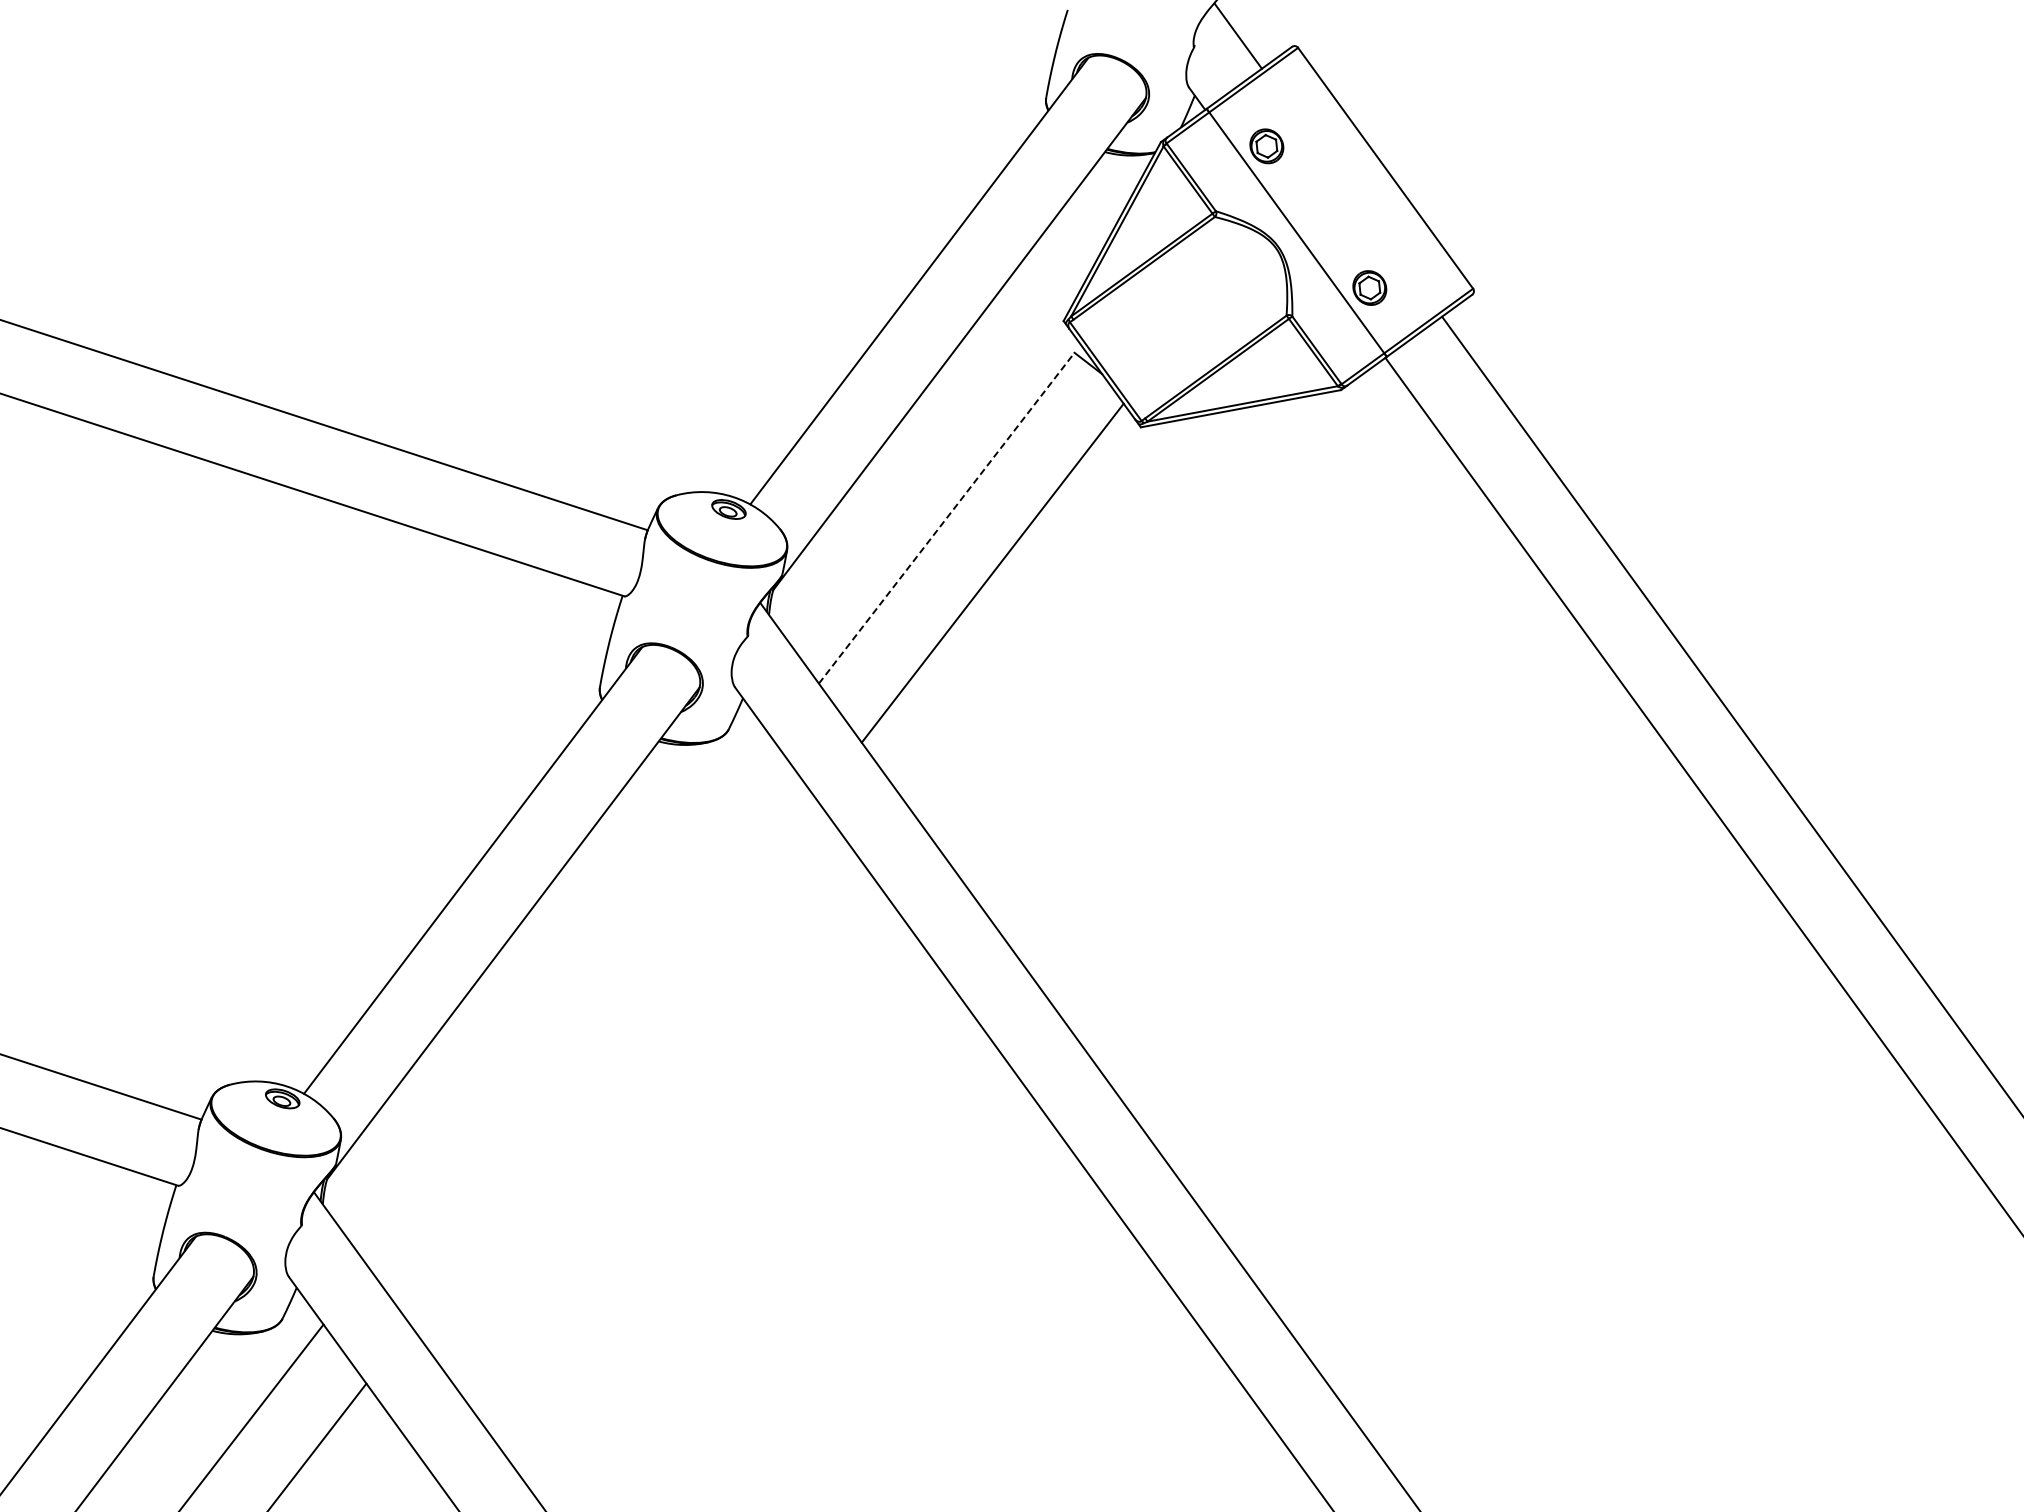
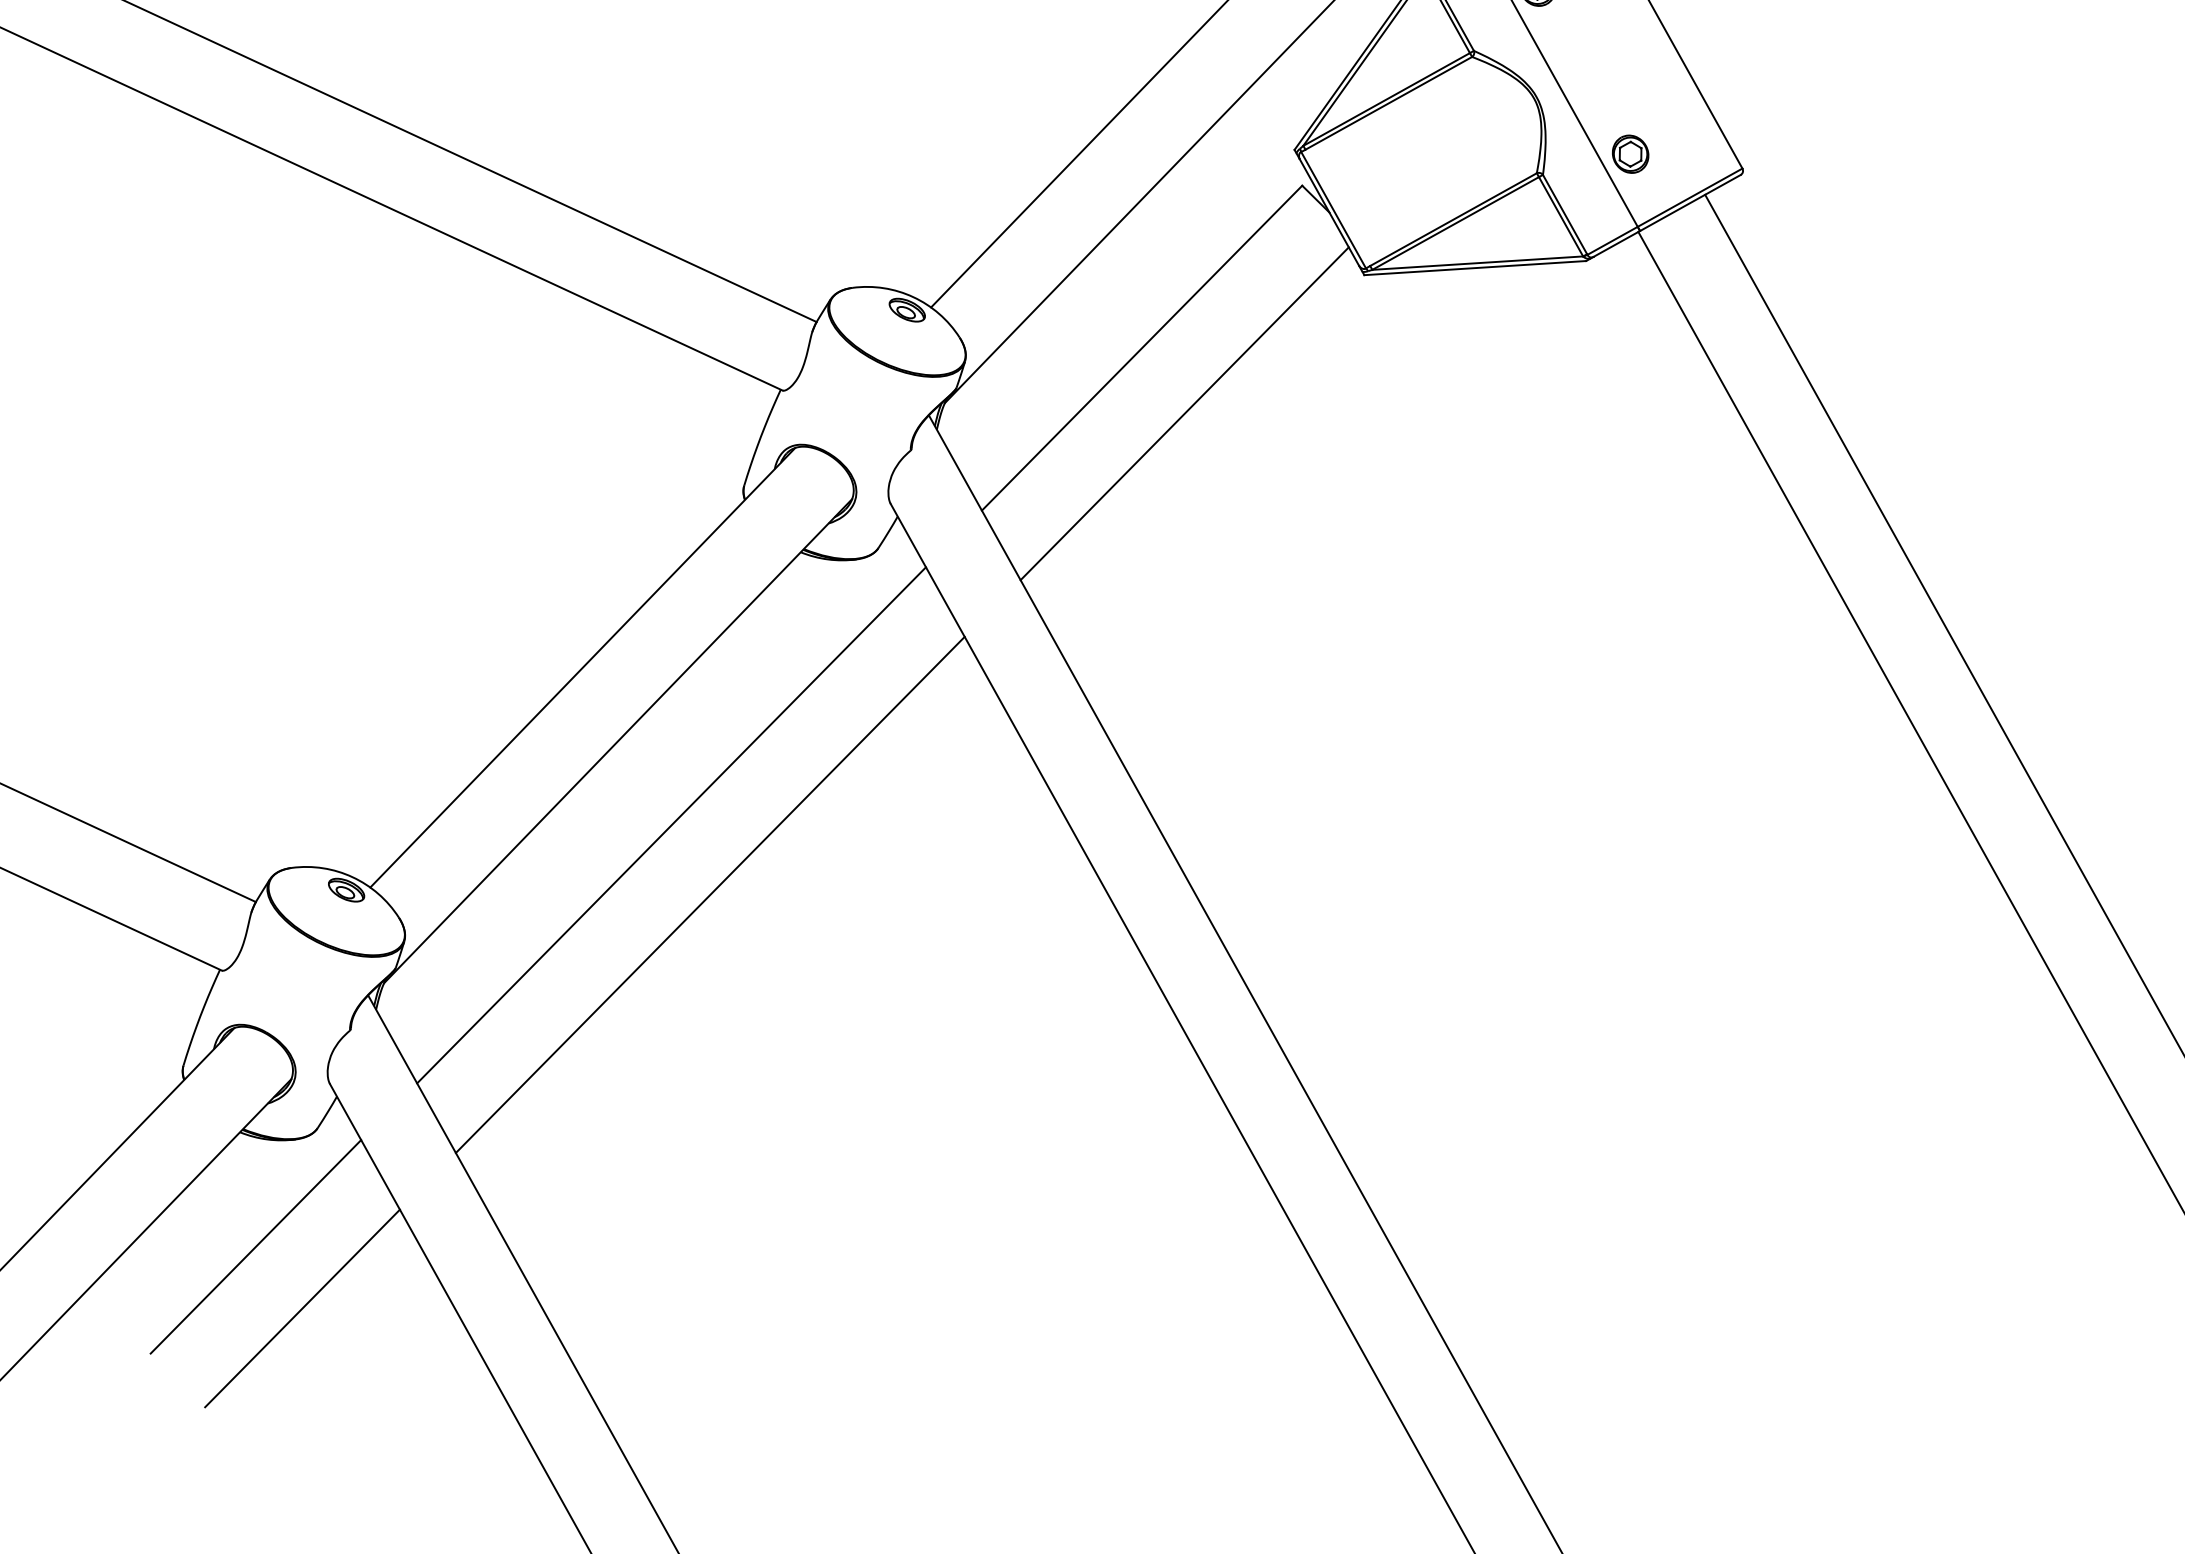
line: (947, 517) -> (1143, 347), dashed -> solid
line: (571, 1003) -> (671, 824), added
line: (614, 1062) -> (710, 894), added

